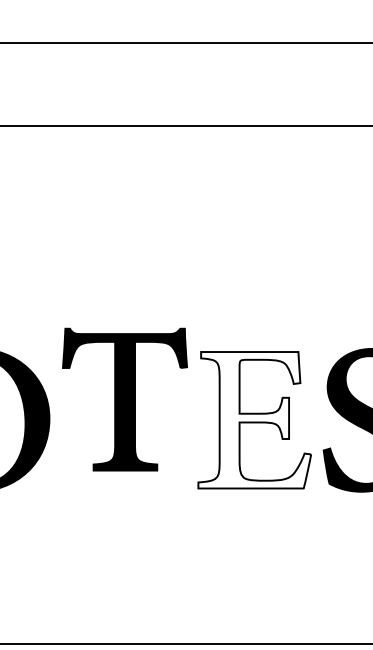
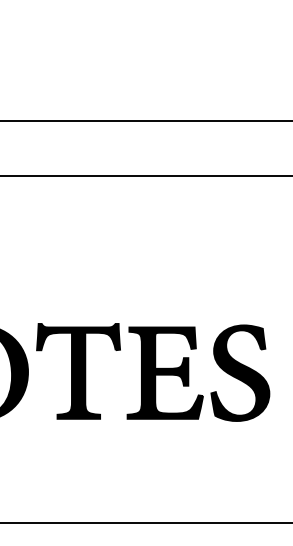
part: (124, 399) -> (78, 371), moved
fill: (254, 419) -> (165, 372), added

